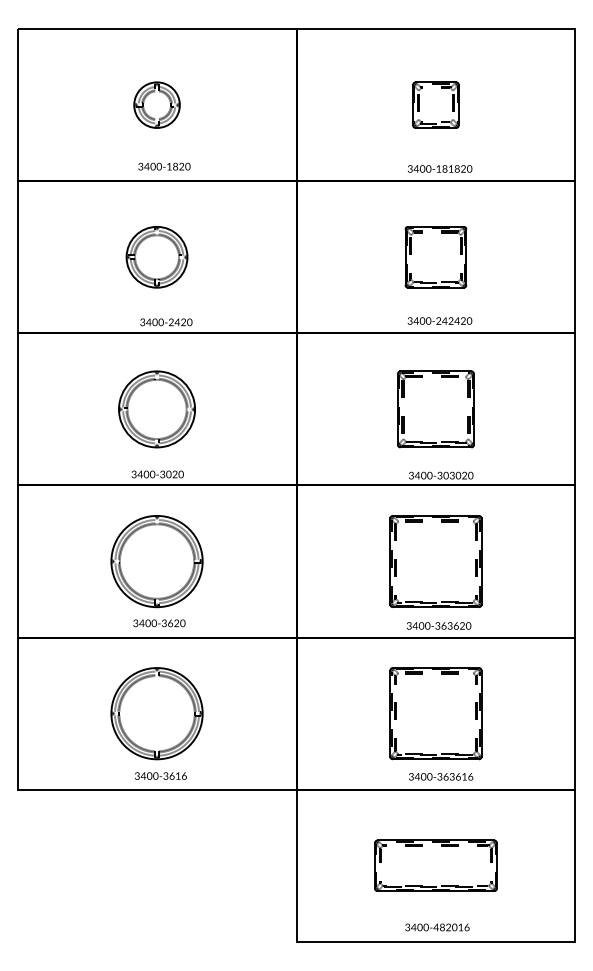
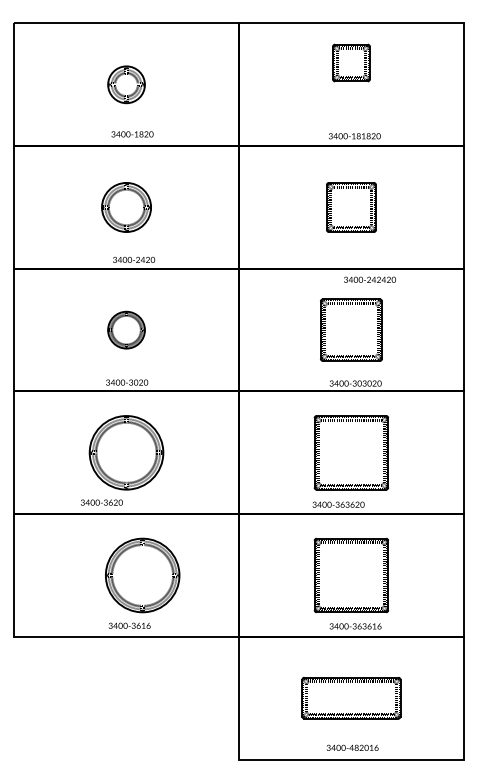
part: (435, 104) -> (351, 62), moved
text: (439, 320) -> (369, 279), moved
part: (156, 409) -> (126, 330), size x0.6
text: (159, 623) -> (101, 502), moved
text: (439, 625) -> (338, 504), moved
part: (156, 713) -> (142, 575), moved

